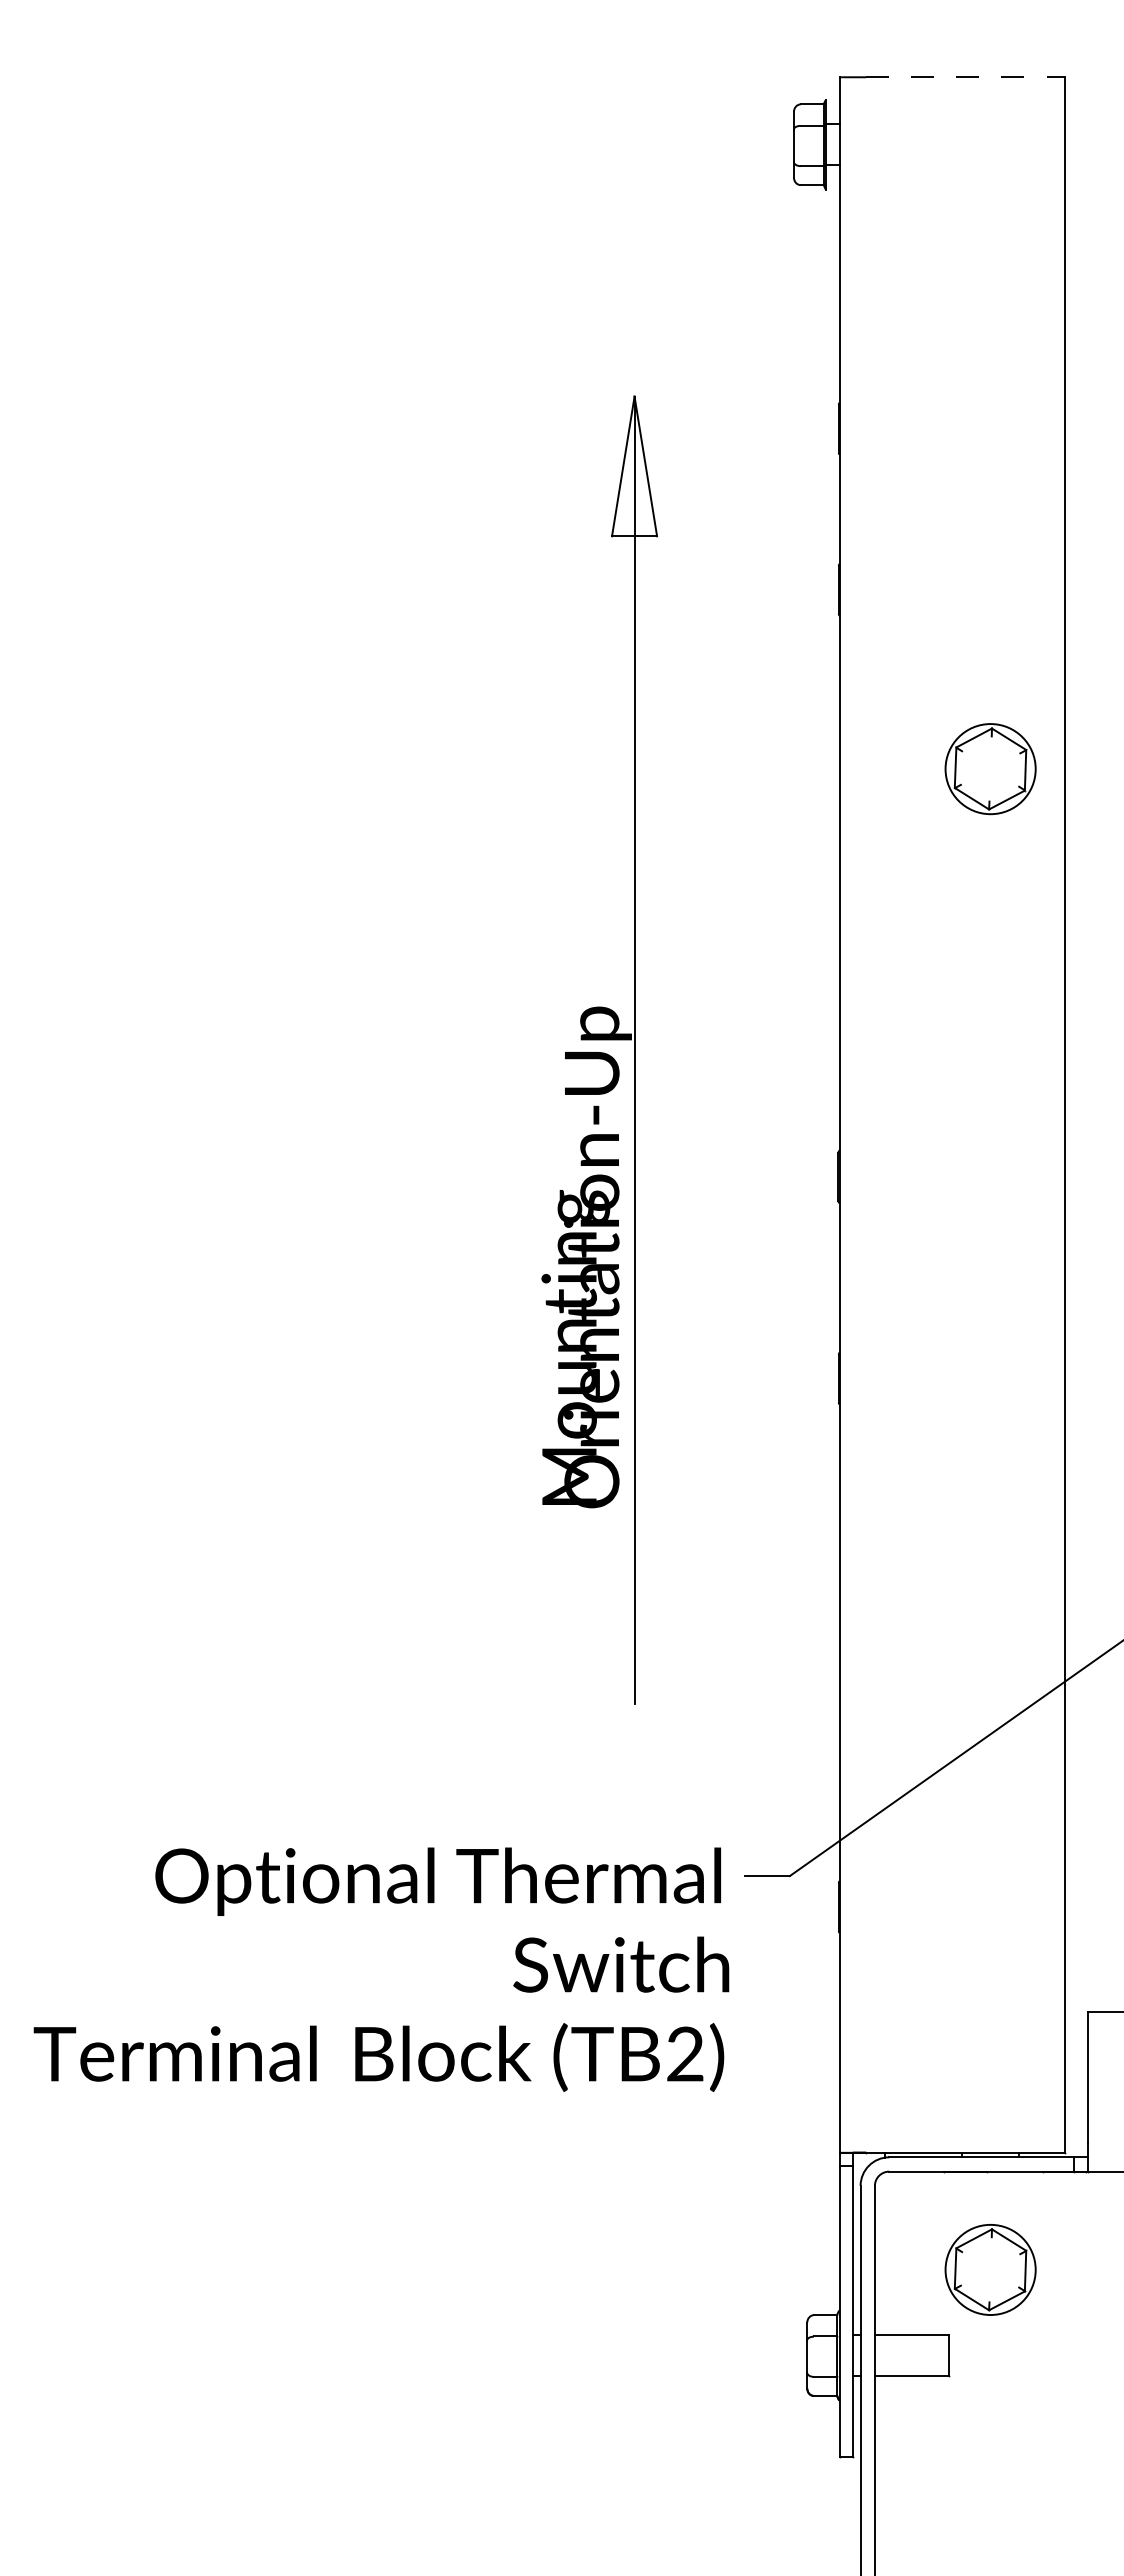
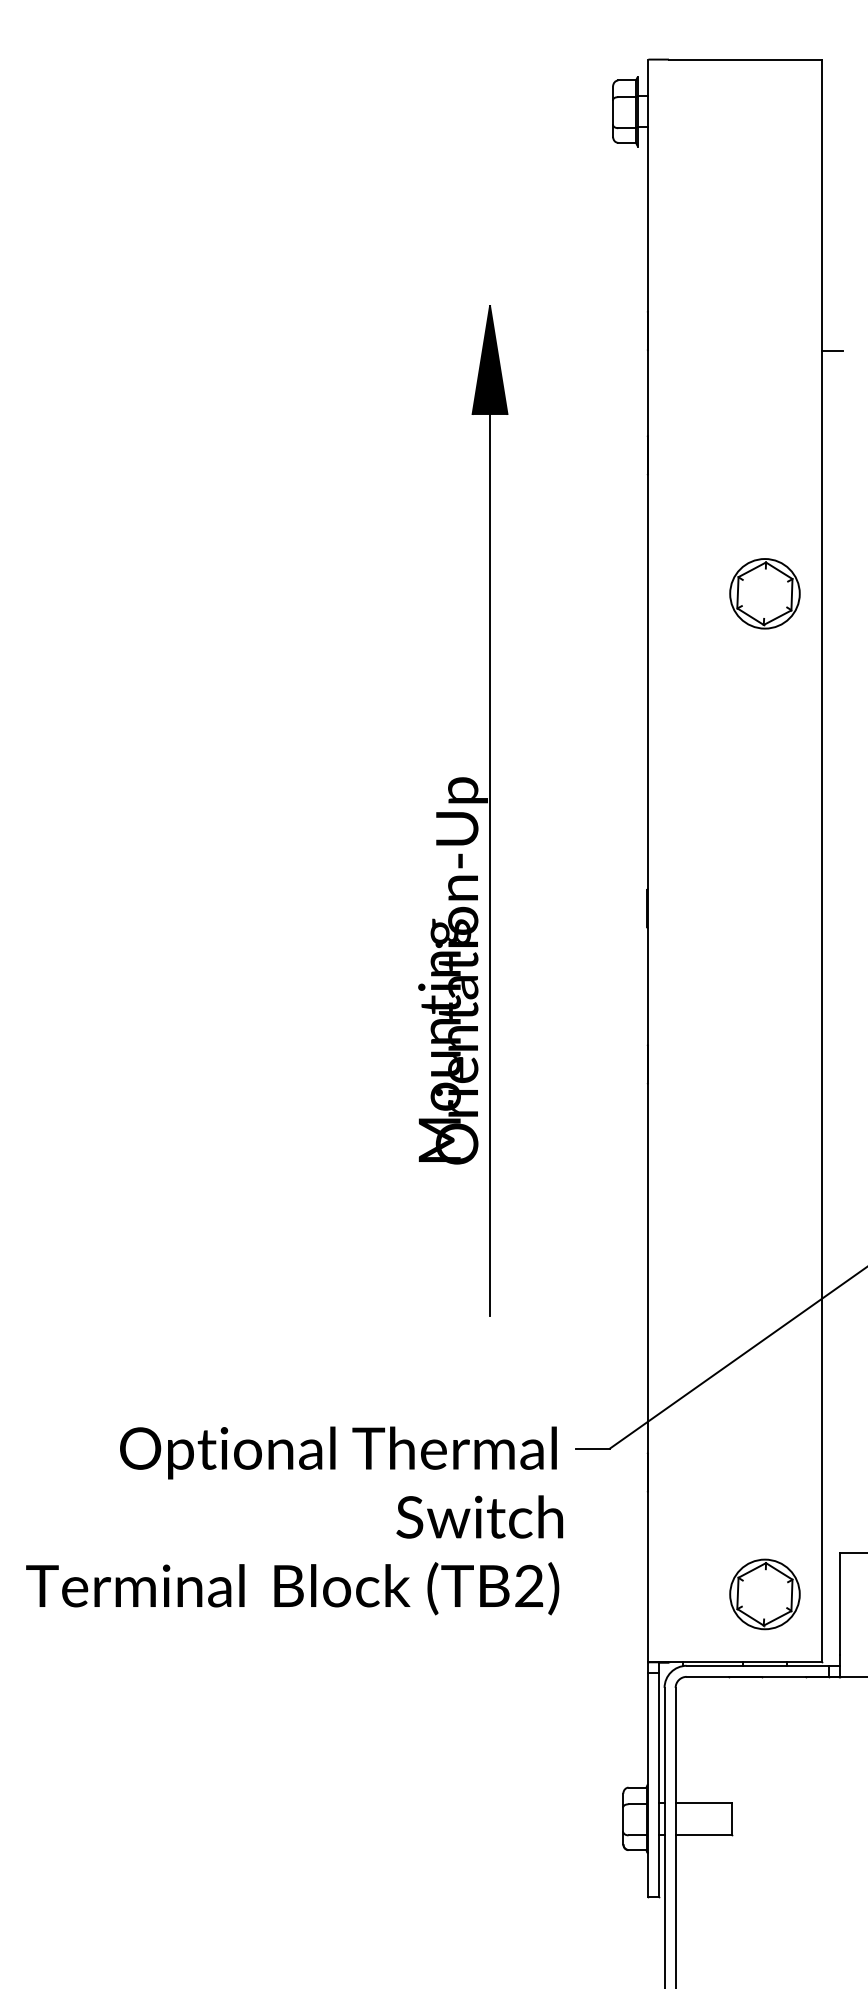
line: (966, 77) -> (746, 59), dashed -> solid
line: (1078, 454) -> (832, 350), added
fill: (634, 466) -> (489, 360), added
part: (990, 2269) -> (764, 1594), moved

